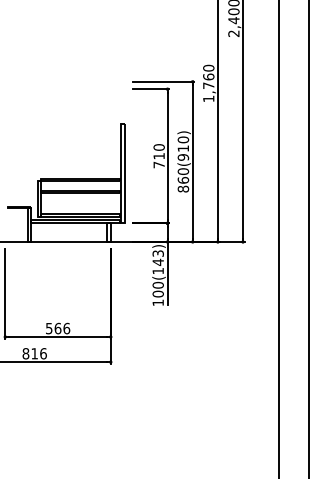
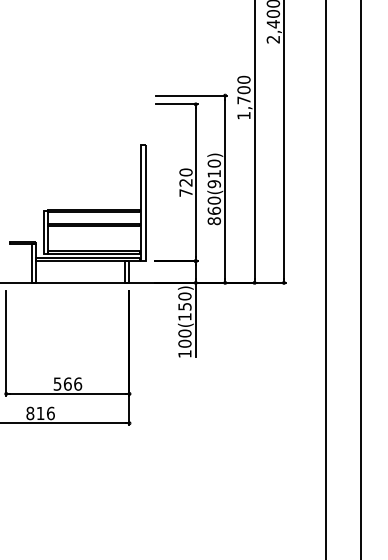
text: (208, 76) -> (243, 89), 1,760 -> 1,700
text: (158, 156) -> (185, 183), 710 -> 720
text: (157, 258) -> (184, 302), 100(143) -> 100(150)

